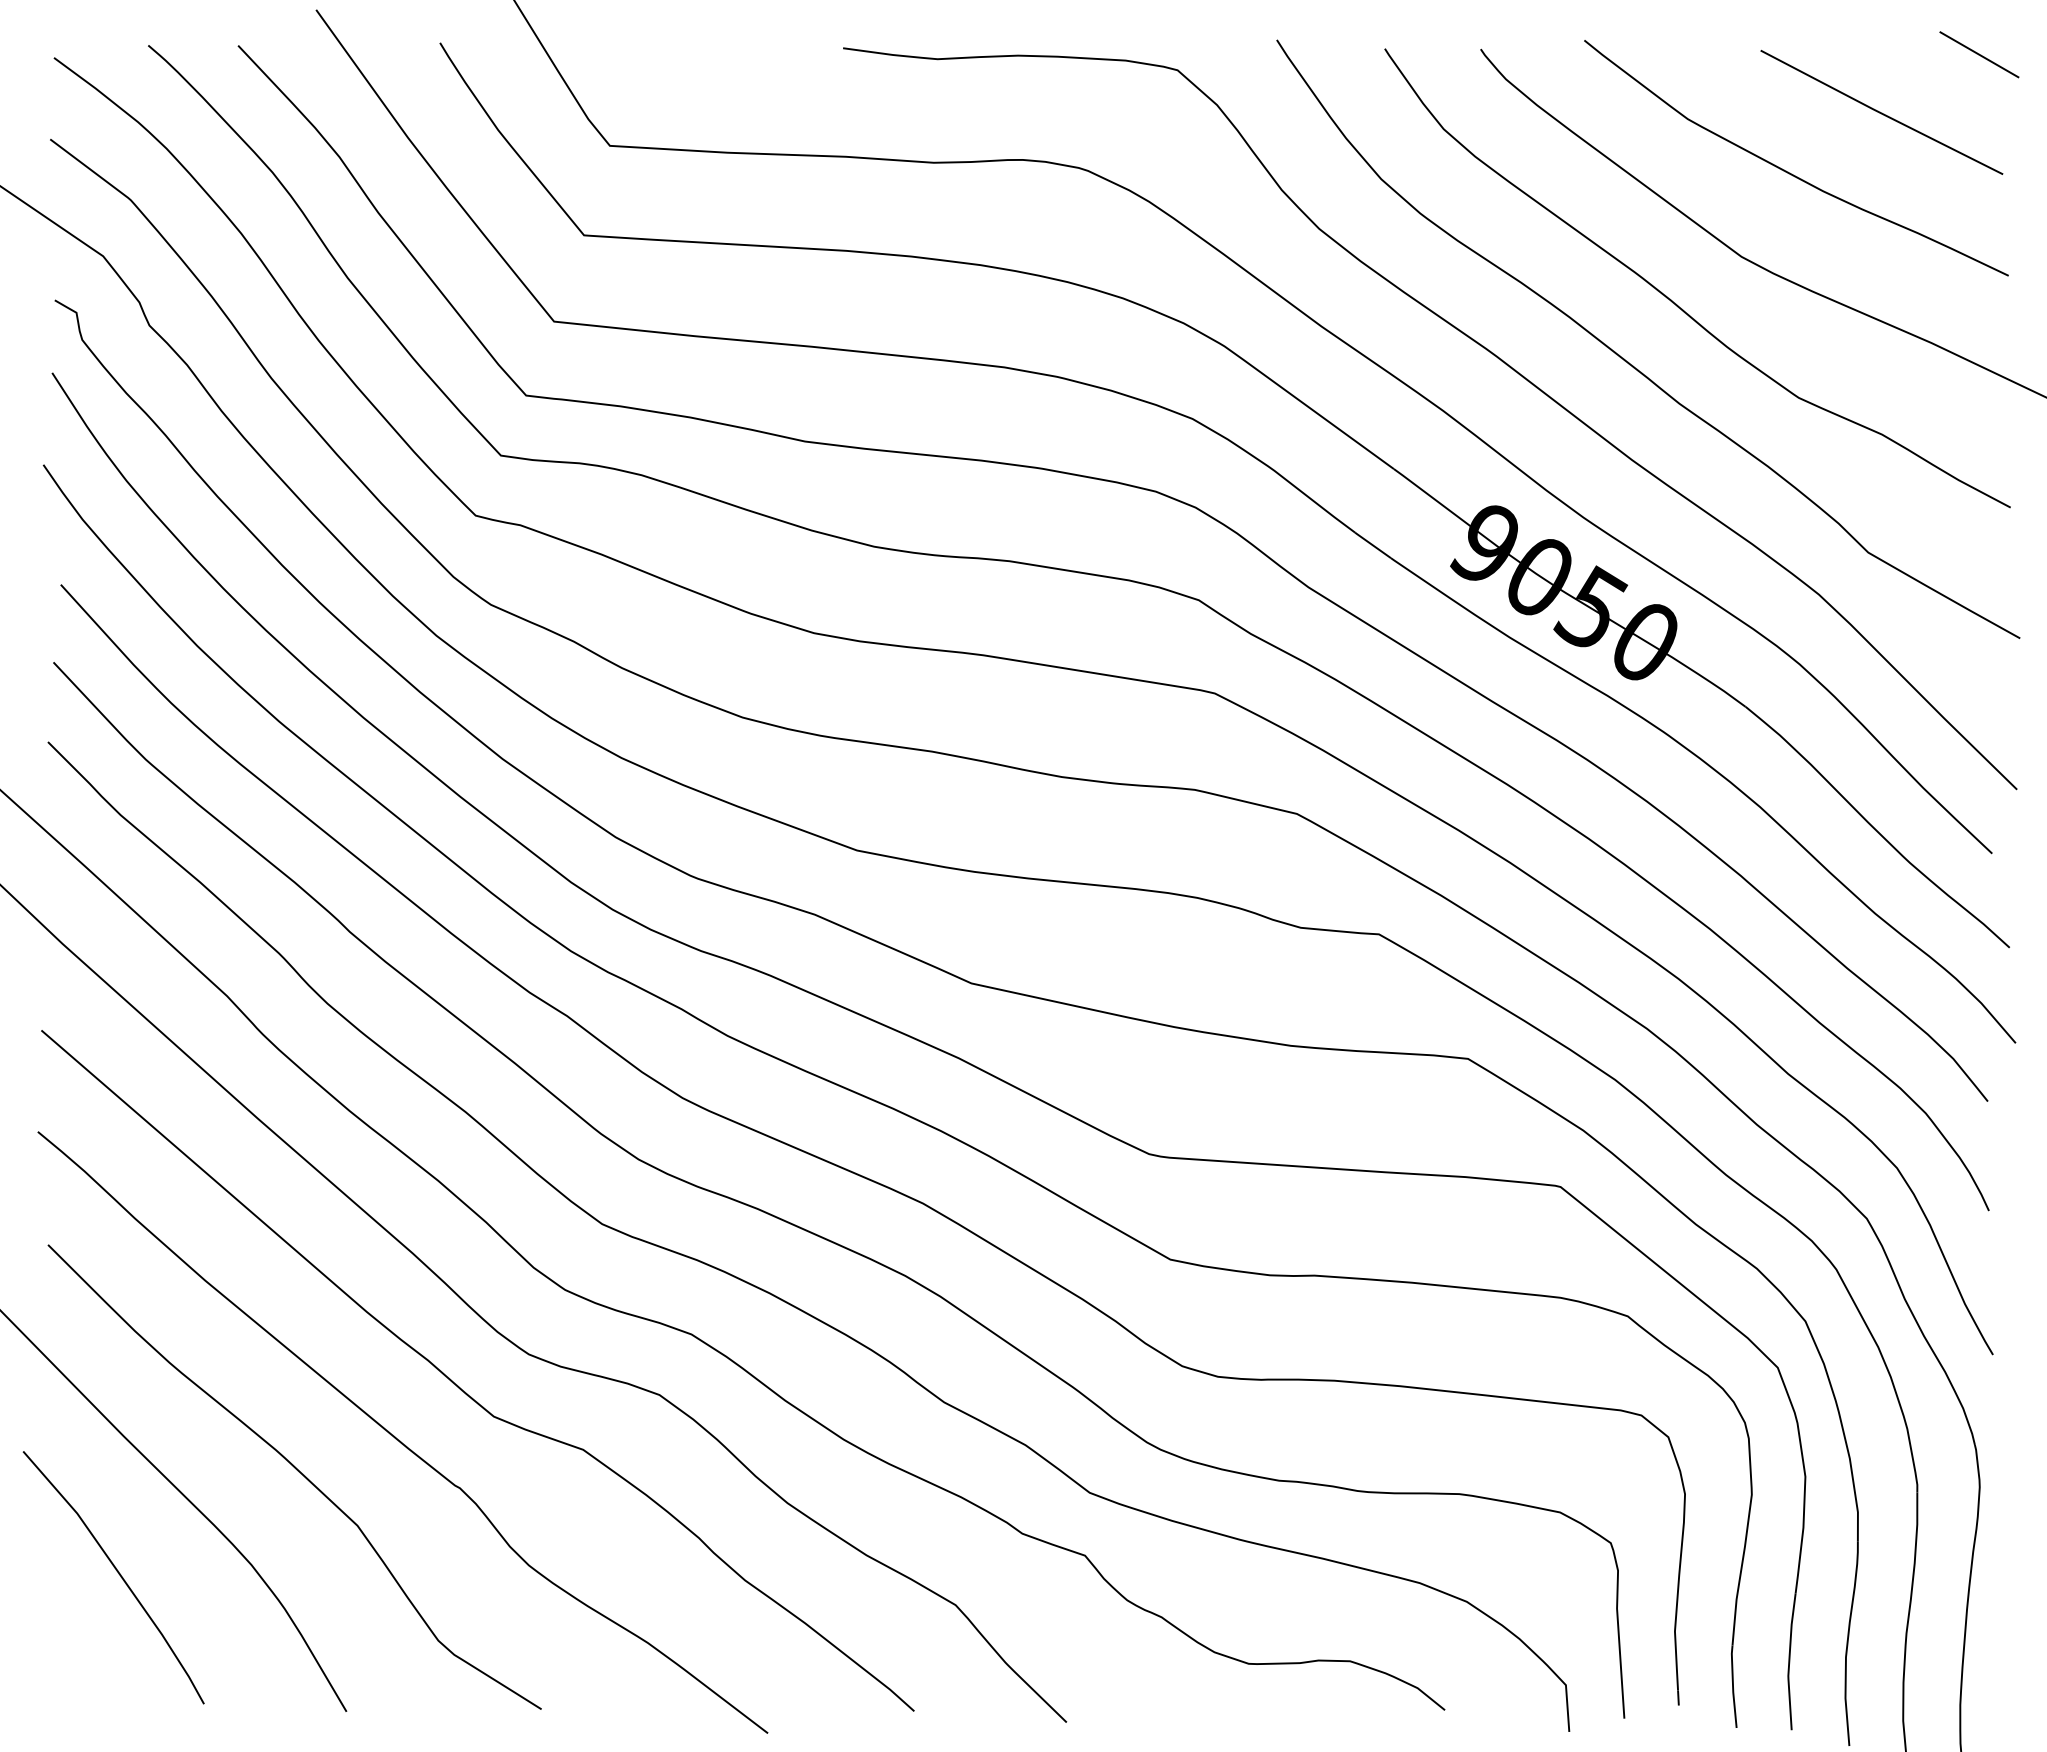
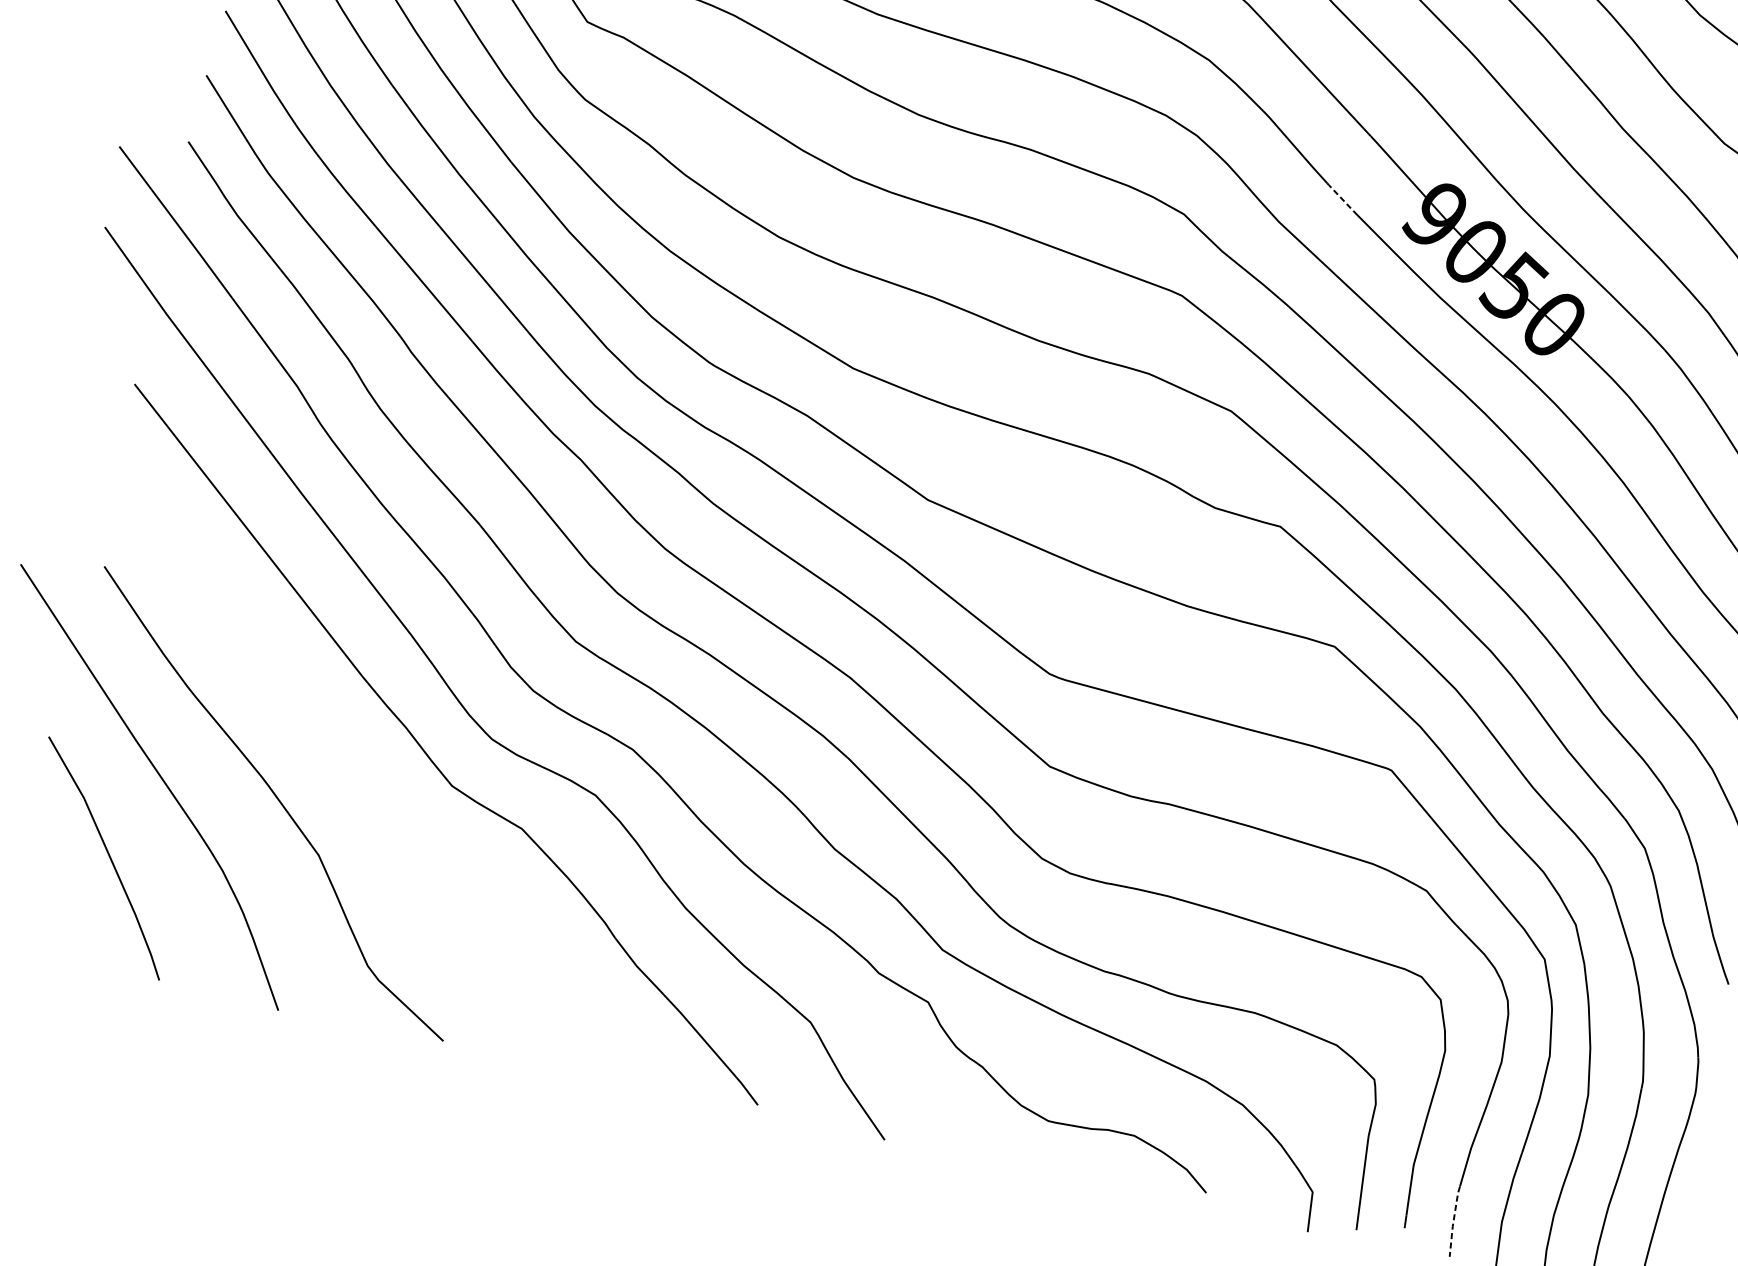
line: (1372, 544) -> (1340, 196), solid -> dashed
curve: (396, 1437) -> (366, 787), removed
line: (1733, 1686) -> (1453, 1221), solid -> dashed

